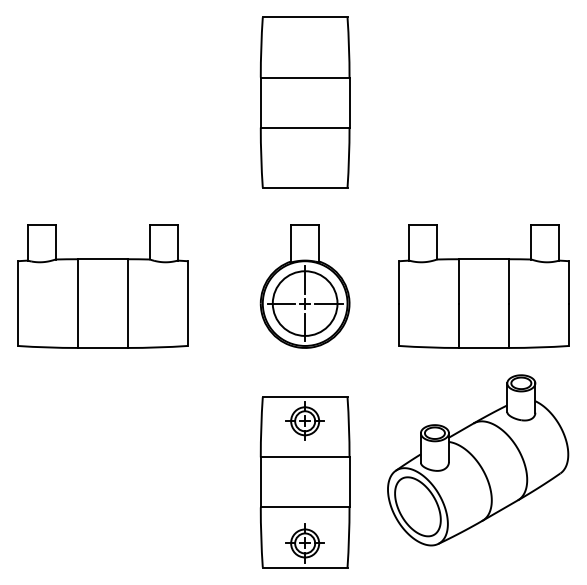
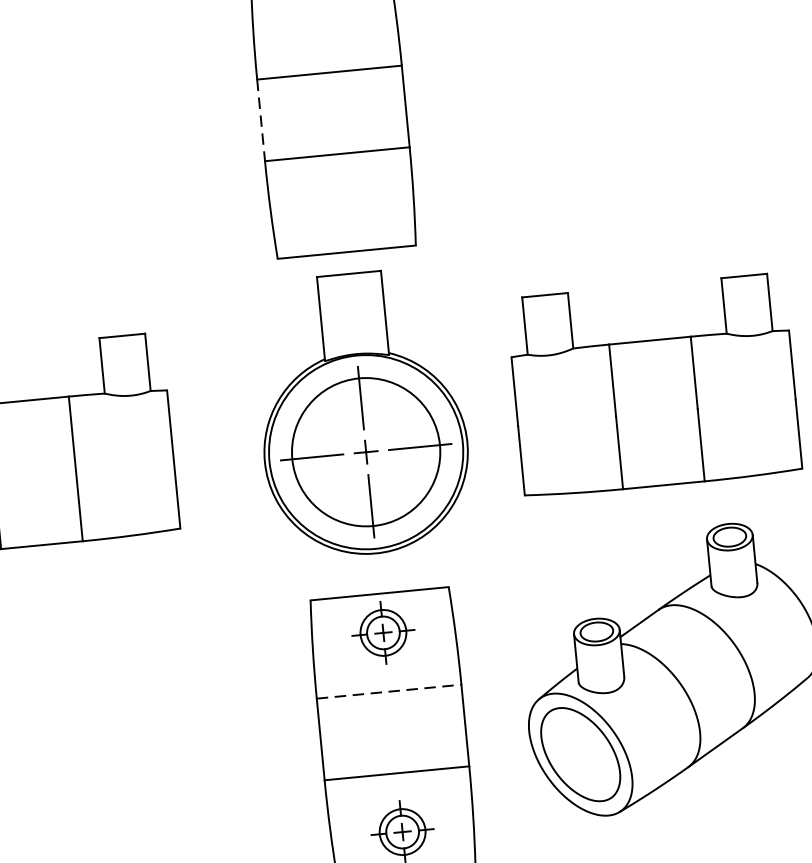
line: (260, 103) -> (260, 121), solid -> dashed
part: (304, 286) -> (361, 413), size x1.4
line: (305, 457) -> (389, 691), solid -> dashed

